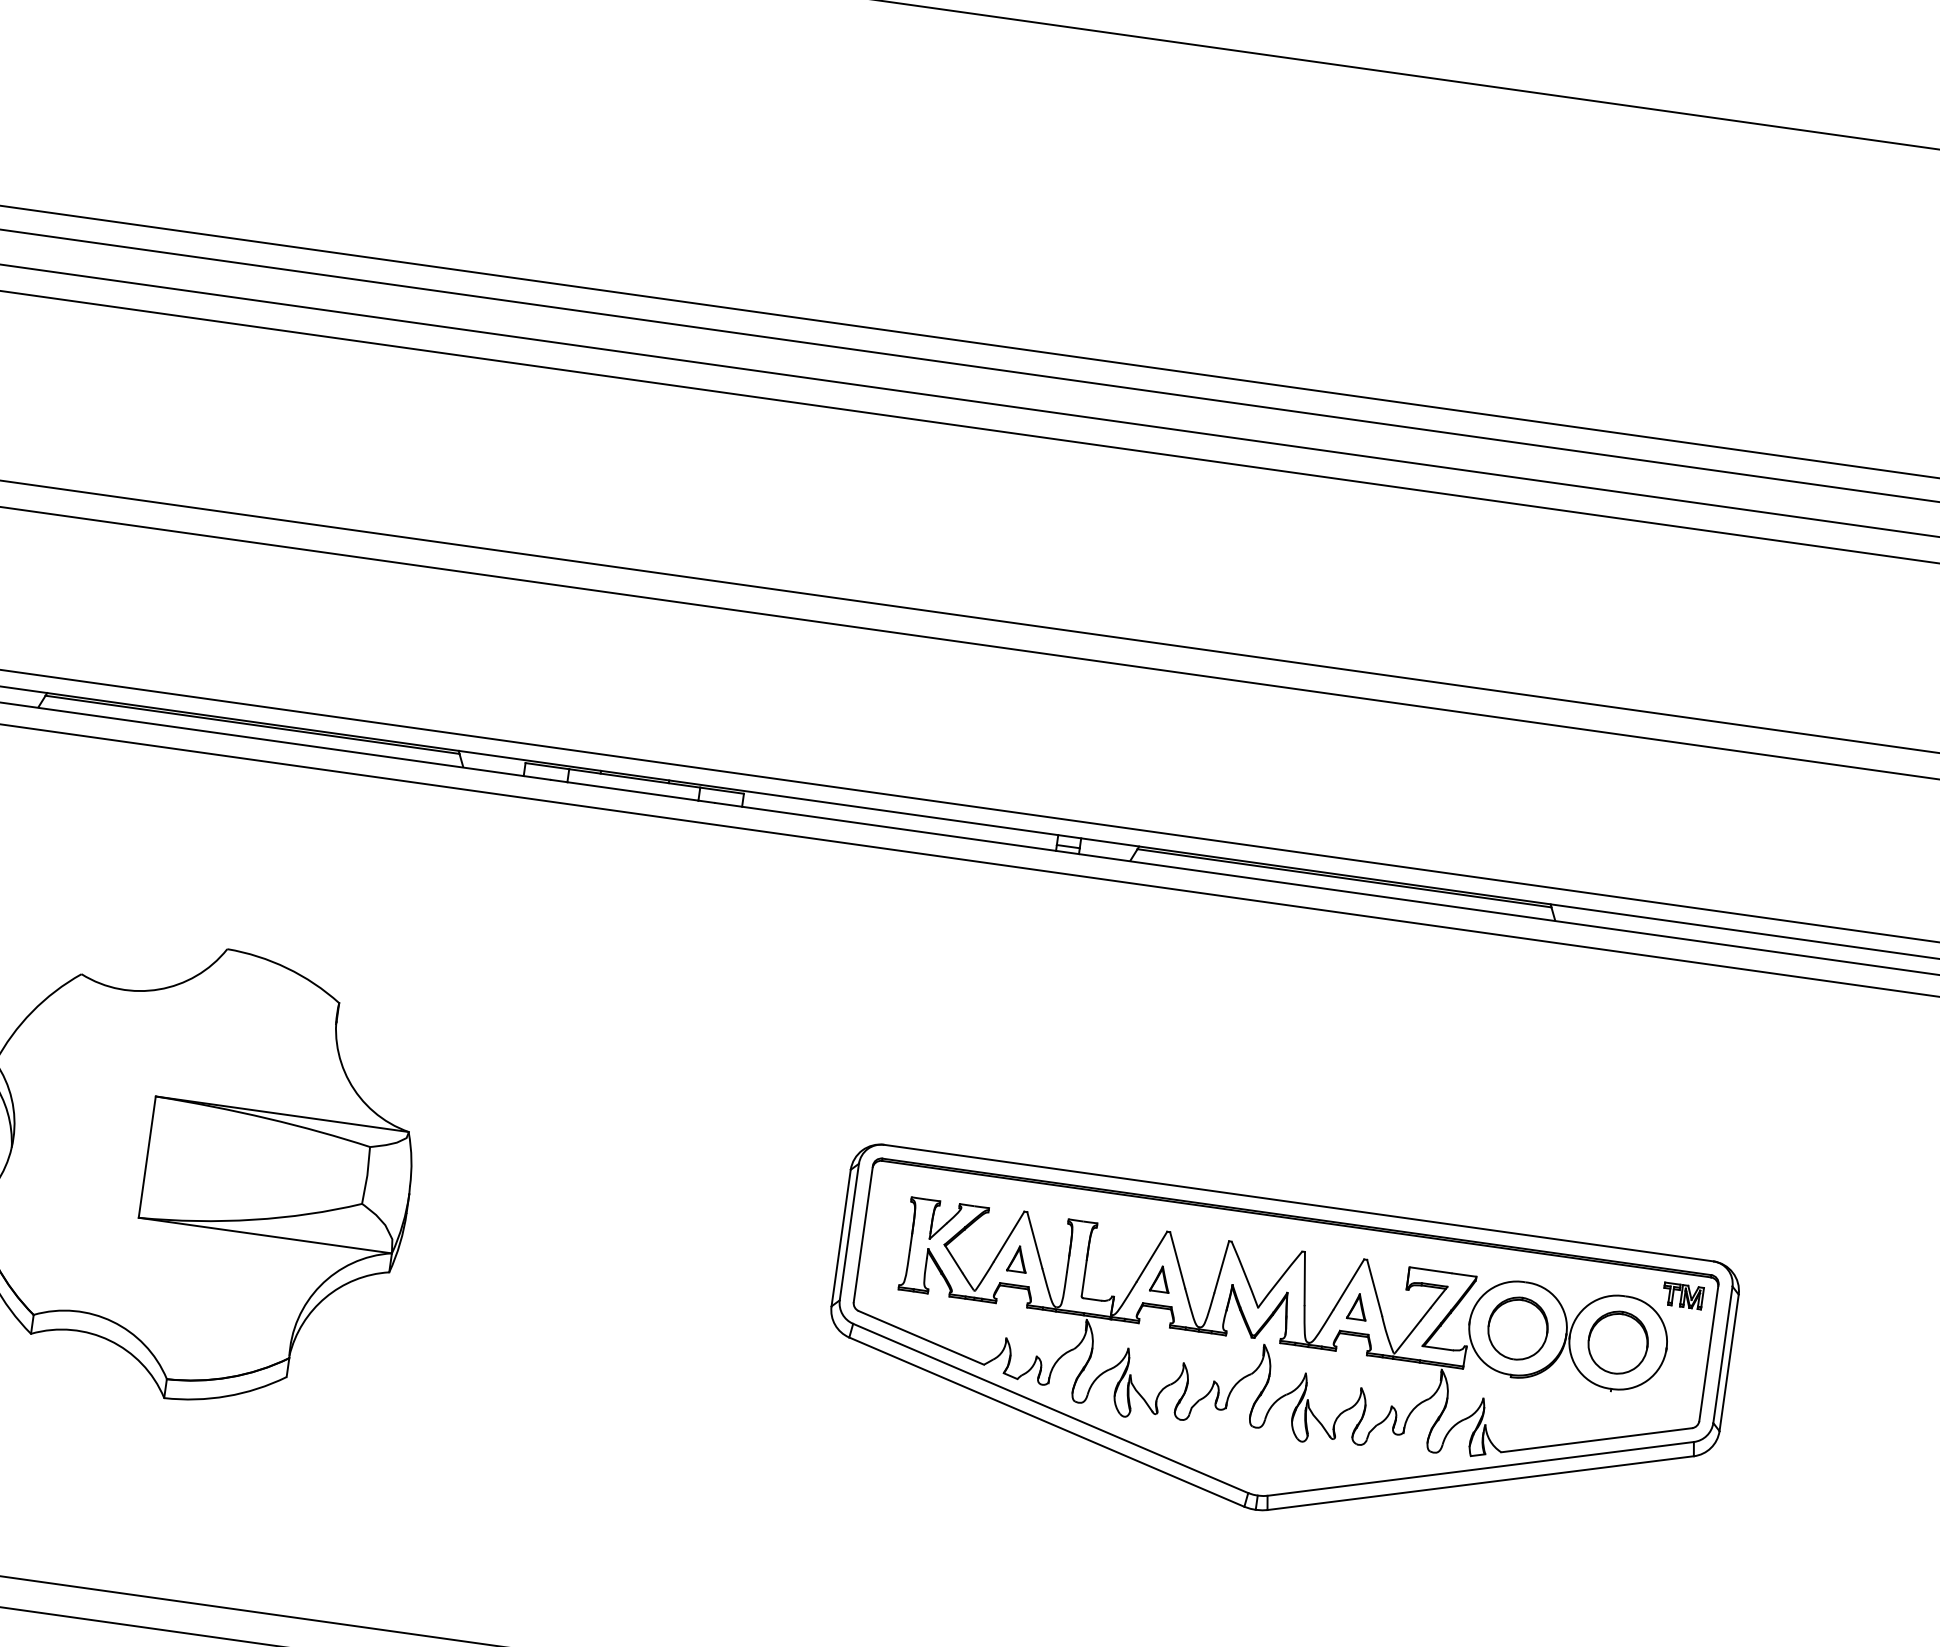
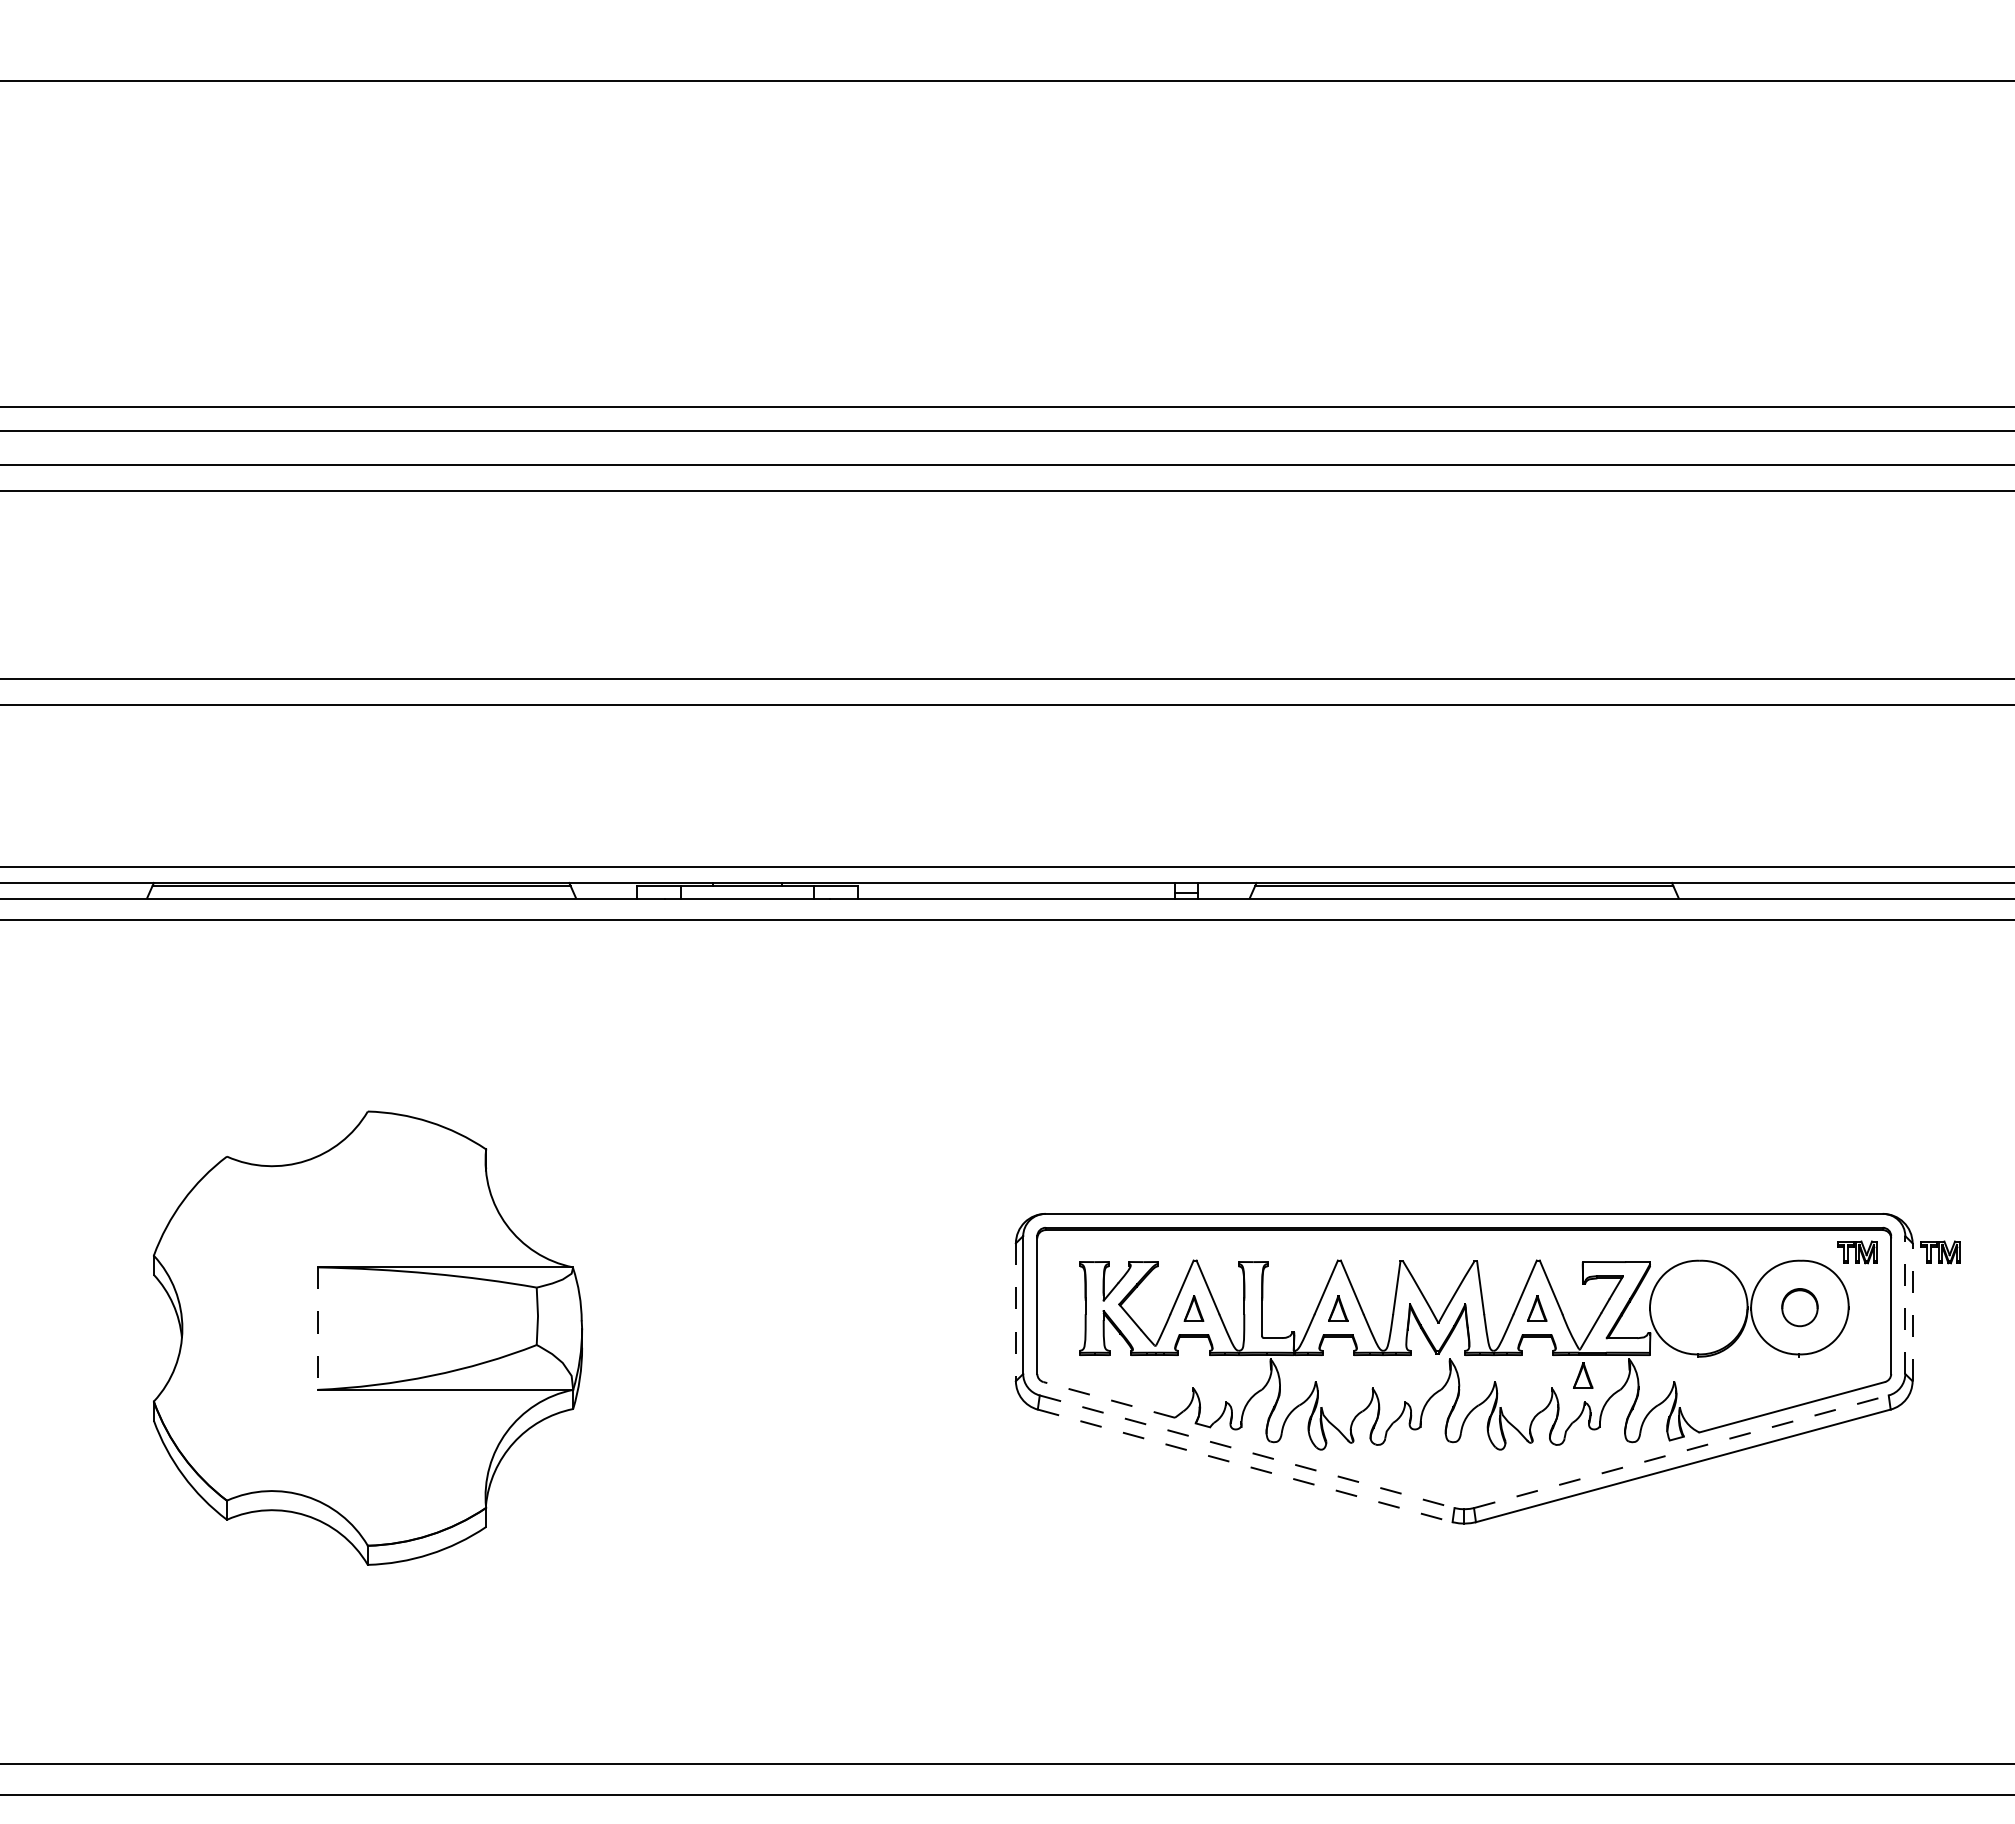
line: (147, 1157) -> (317, 1329), solid -> dashed
line: (840, 1238) -> (1015, 1312), solid -> dashed
part: (1765, 1307) -> (1940, 1252), added
part: (1517, 1328) -> (1698, 1307), removed
line: (920, 1337) -> (1108, 1399), solid -> dashed
part: (1617, 1342) -> (1799, 1307), size x0.6
line: (1723, 1355) -> (1905, 1305), solid -> dashed
line: (1728, 1363) -> (1912, 1312), solid -> dashed
part: (1394, 1379) -> (1583, 1375), added
line: (1051, 1408) -> (1247, 1451), solid -> dashed
line: (1047, 1421) -> (1245, 1465), solid -> dashed
line: (1480, 1468) -> (1681, 1451), solid -> dashed

